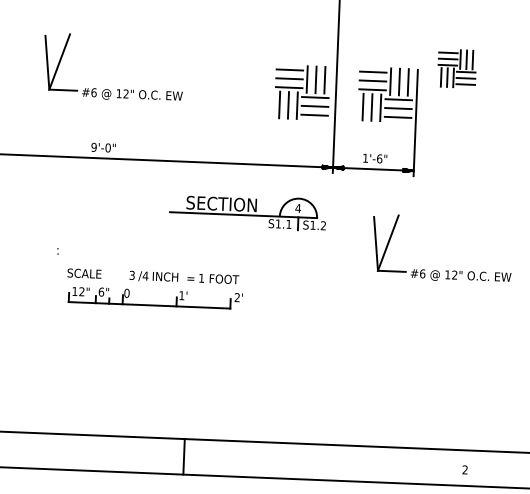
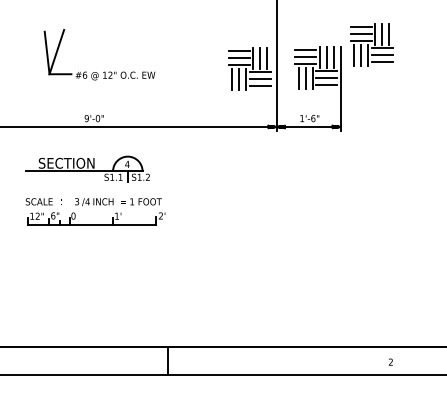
part: (456, 68) -> (371, 44), size x1.43
part: (247, 211) -> (87, 168), moved
part: (447, 270) -> (370, 204), removed
part: (156, 281) -> (96, 205), moved

